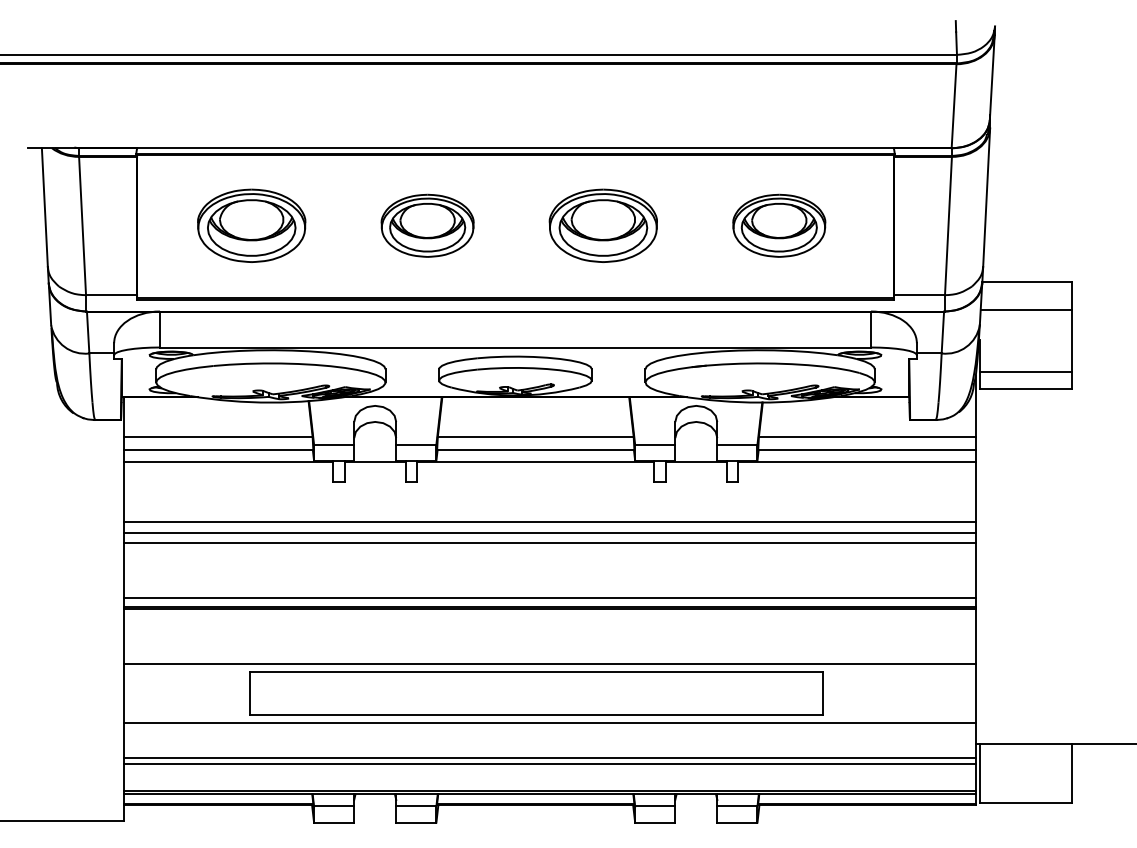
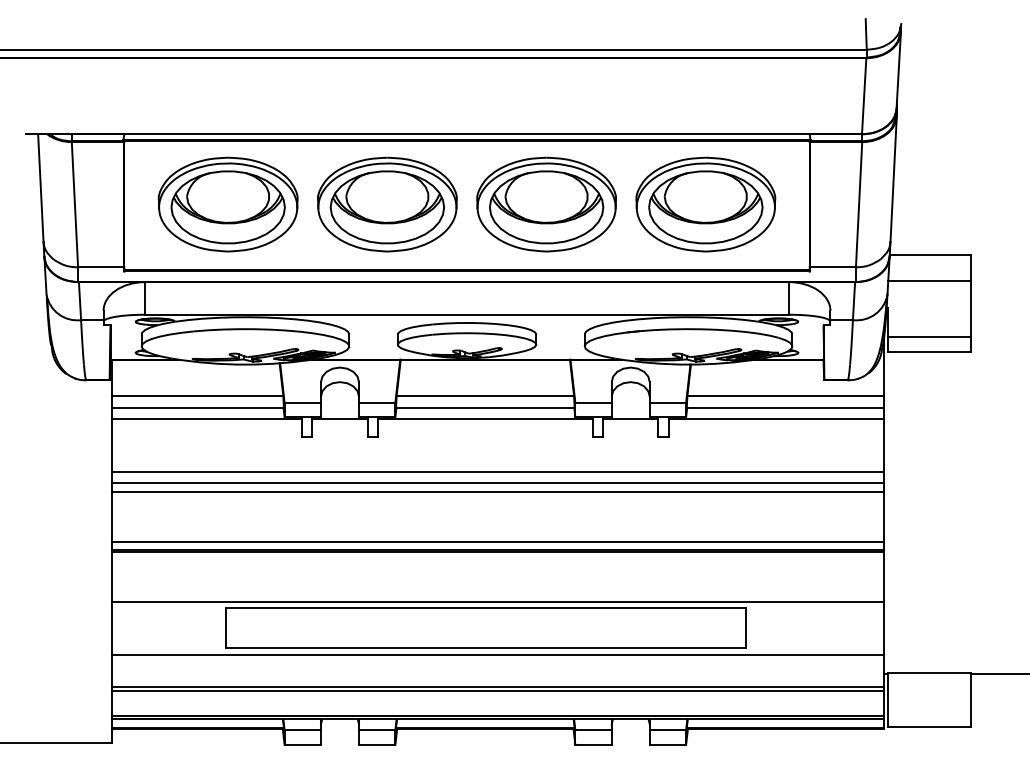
part: (251, 225) -> (227, 204), size x1.43
part: (427, 225) -> (387, 204), size x1.67
part: (603, 225) -> (546, 204), size x1.43
part: (778, 225) -> (705, 204), size x1.67

